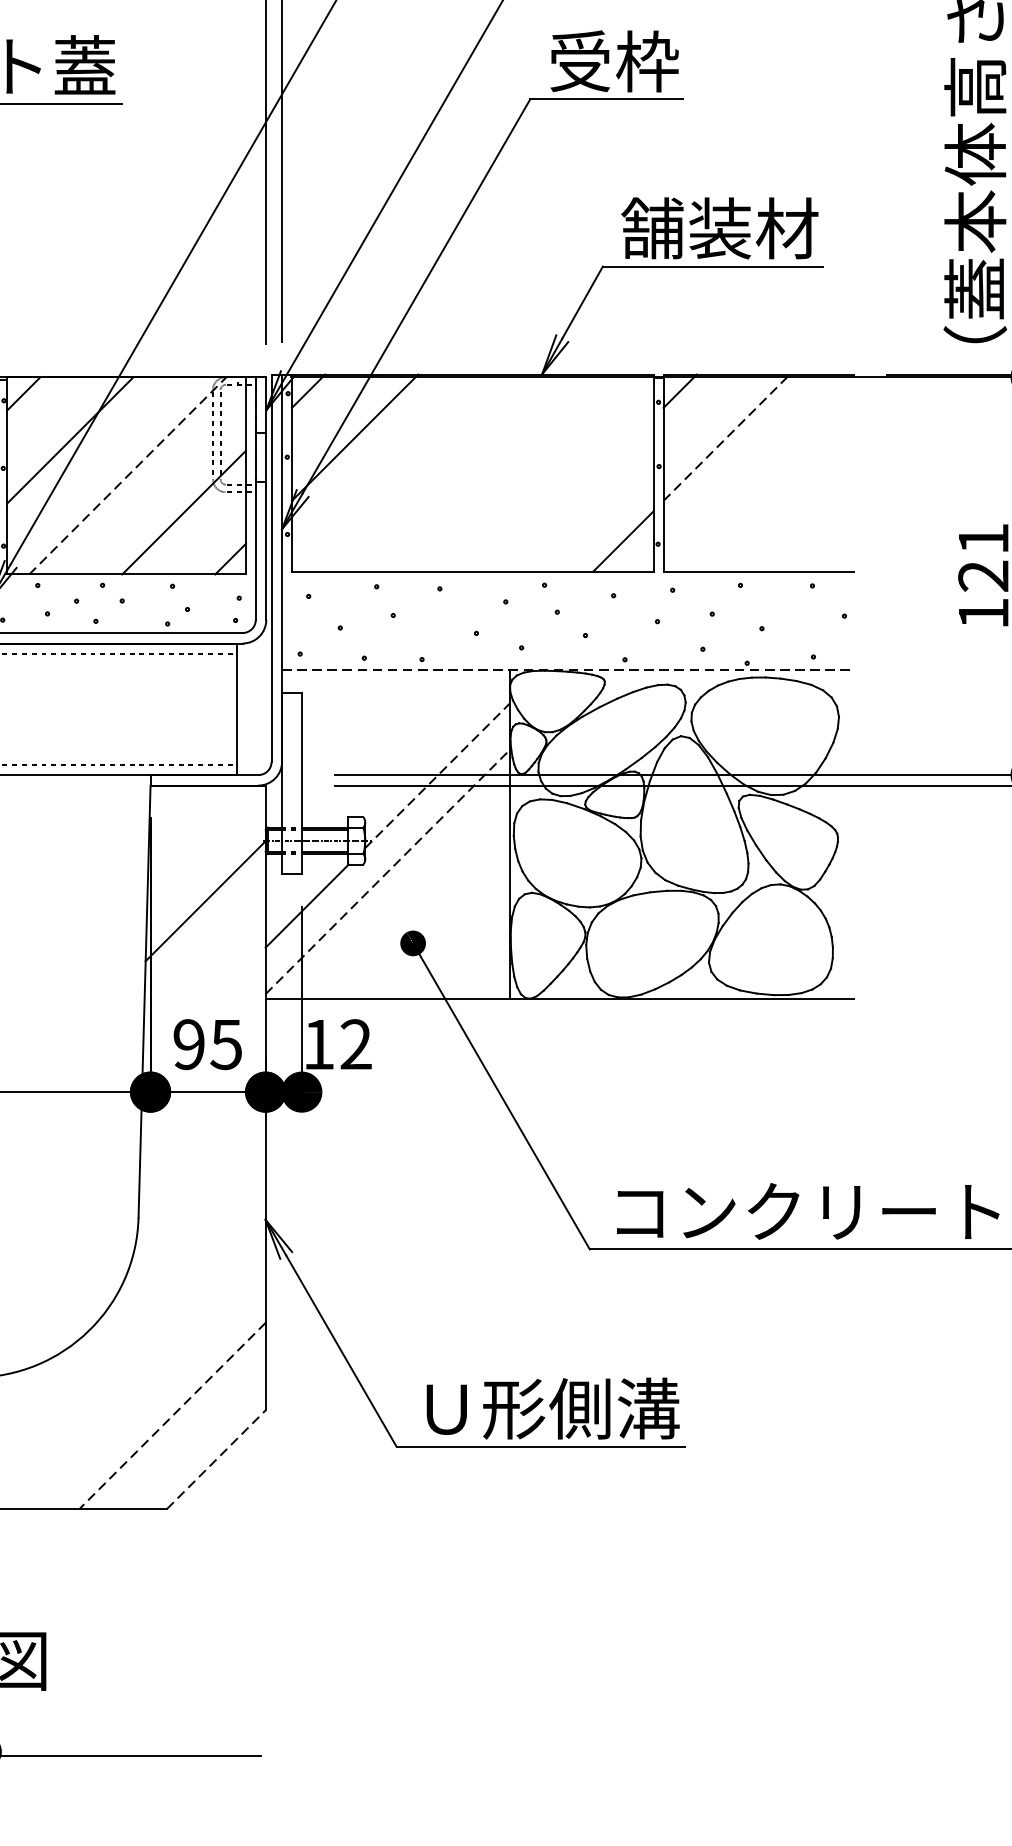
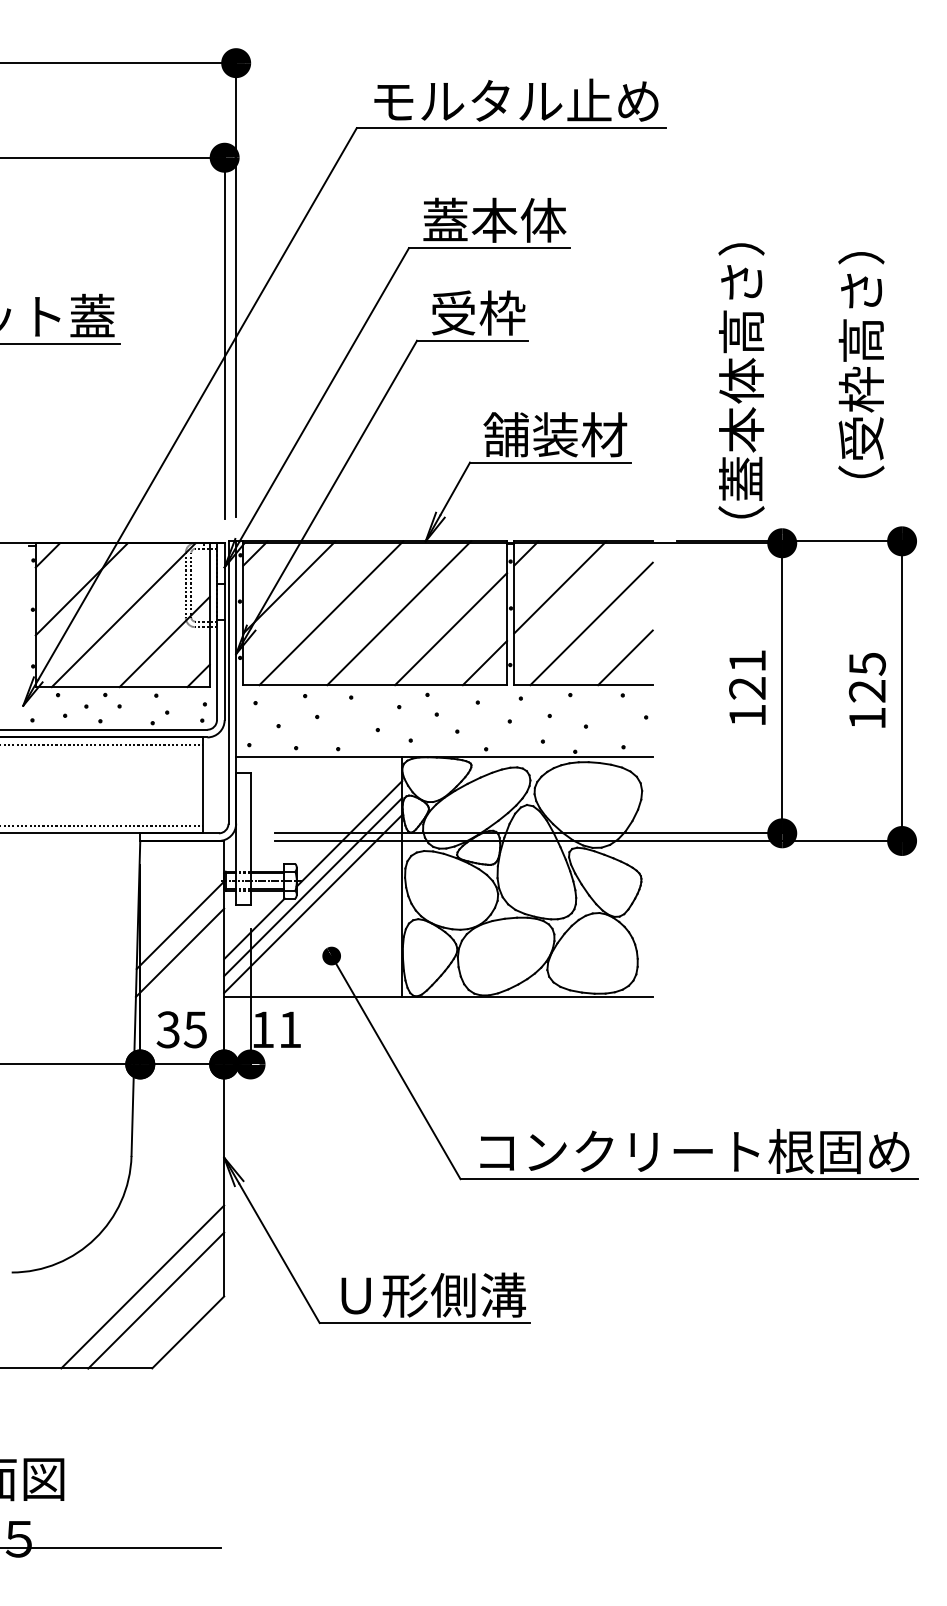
line: (726, 437) -> (560, 587), dashed -> solid
line: (412, 473) -> (331, 613), added
line: (506, 473) -> (399, 613), added
line: (127, 476) -> (123, 615), dashed -> solid
line: (769, 487) -> (591, 623), added
line: (577, 495) -> (451, 629), added
line: (816, 533) -> (625, 657), added
line: (569, 671) -> (445, 757), dashed -> solid
line: (437, 775) -> (349, 833), dashed -> solid
line: (388, 848) -> (313, 886), added
line: (388, 872) -> (313, 904), dashed -> solid
line: (204, 938) -> (179, 952), added
text: (187, 1044) -> (167, 1029), 95 -> 35
text: (356, 1044) -> (290, 1029), 12 -> 11
line: (153, 1396) -> (142, 1286), added
line: (171, 1417) -> (155, 1301), dashed -> solid
line: (216, 1459) -> (188, 1332), dashed -> solid

